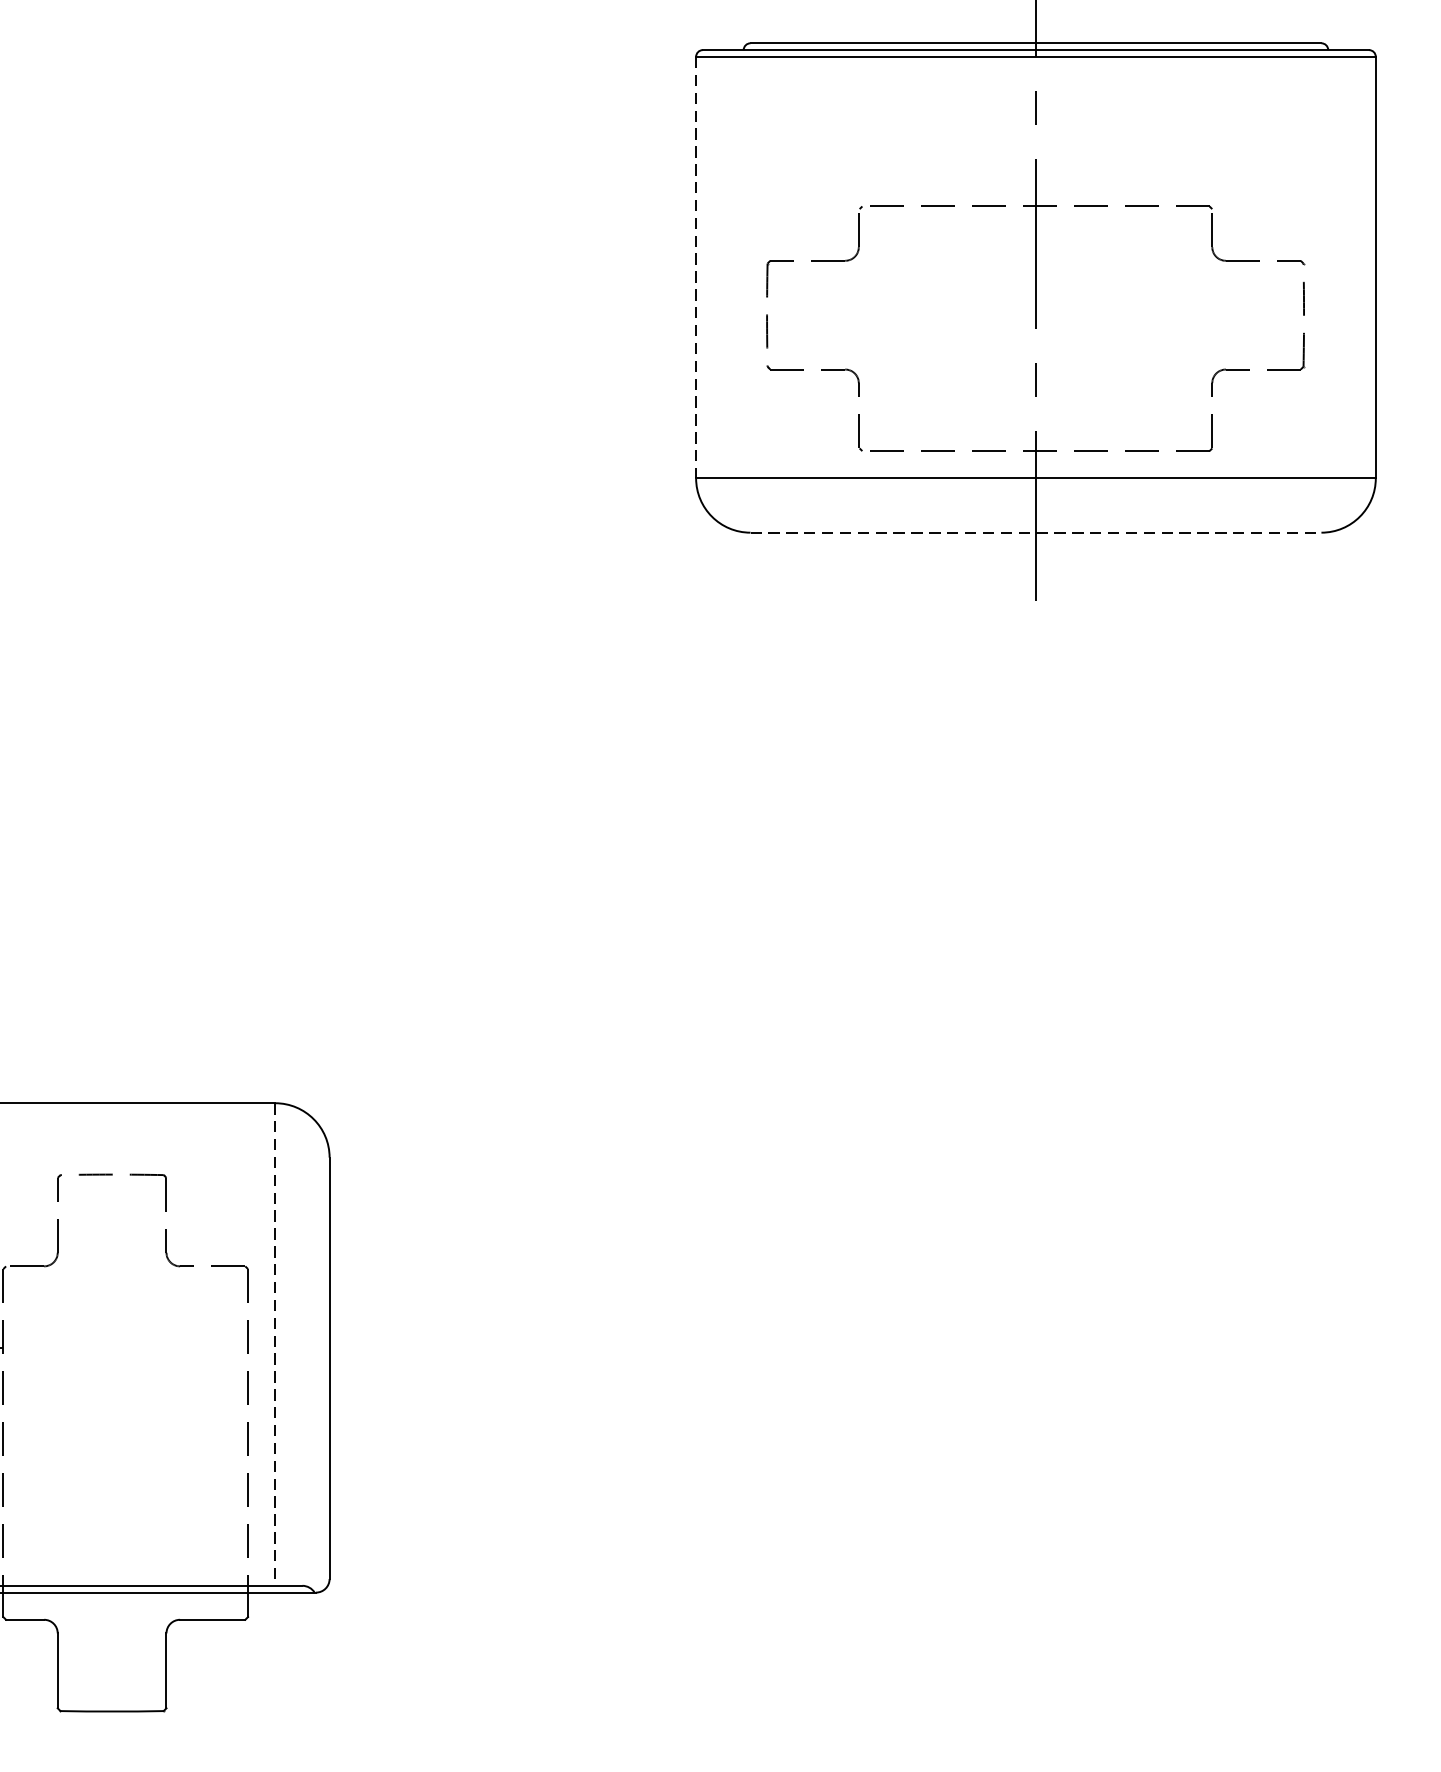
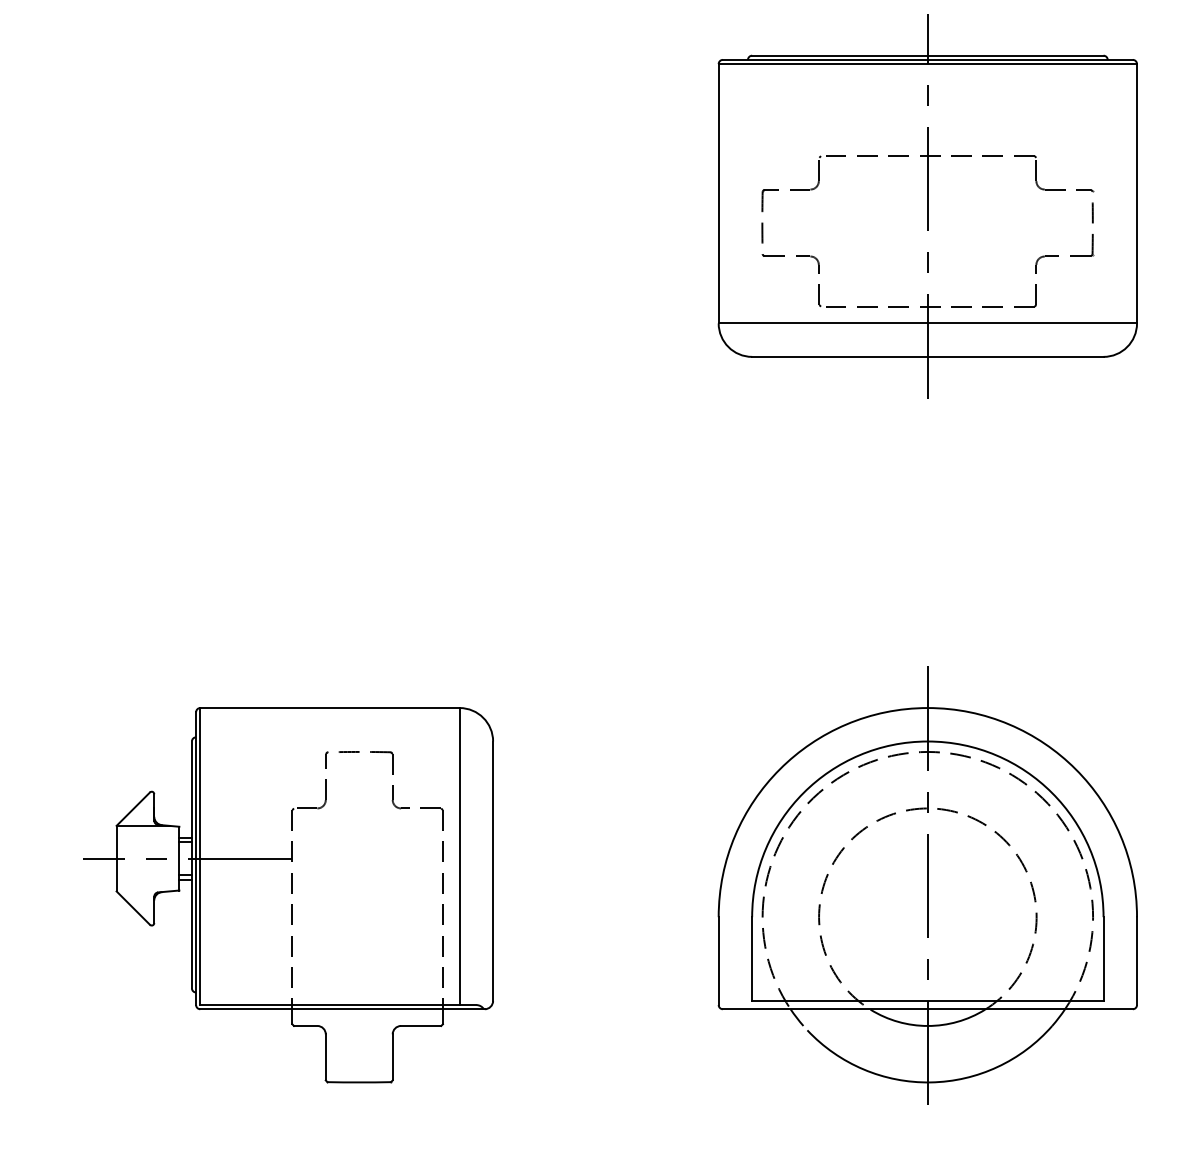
line: (695, 267) -> (718, 193), dashed -> solid
line: (1035, 532) -> (927, 356), dashed -> solid
line: (274, 1344) -> (459, 856), dashed -> solid
part: (1035, 1391) -> (927, 885), added

